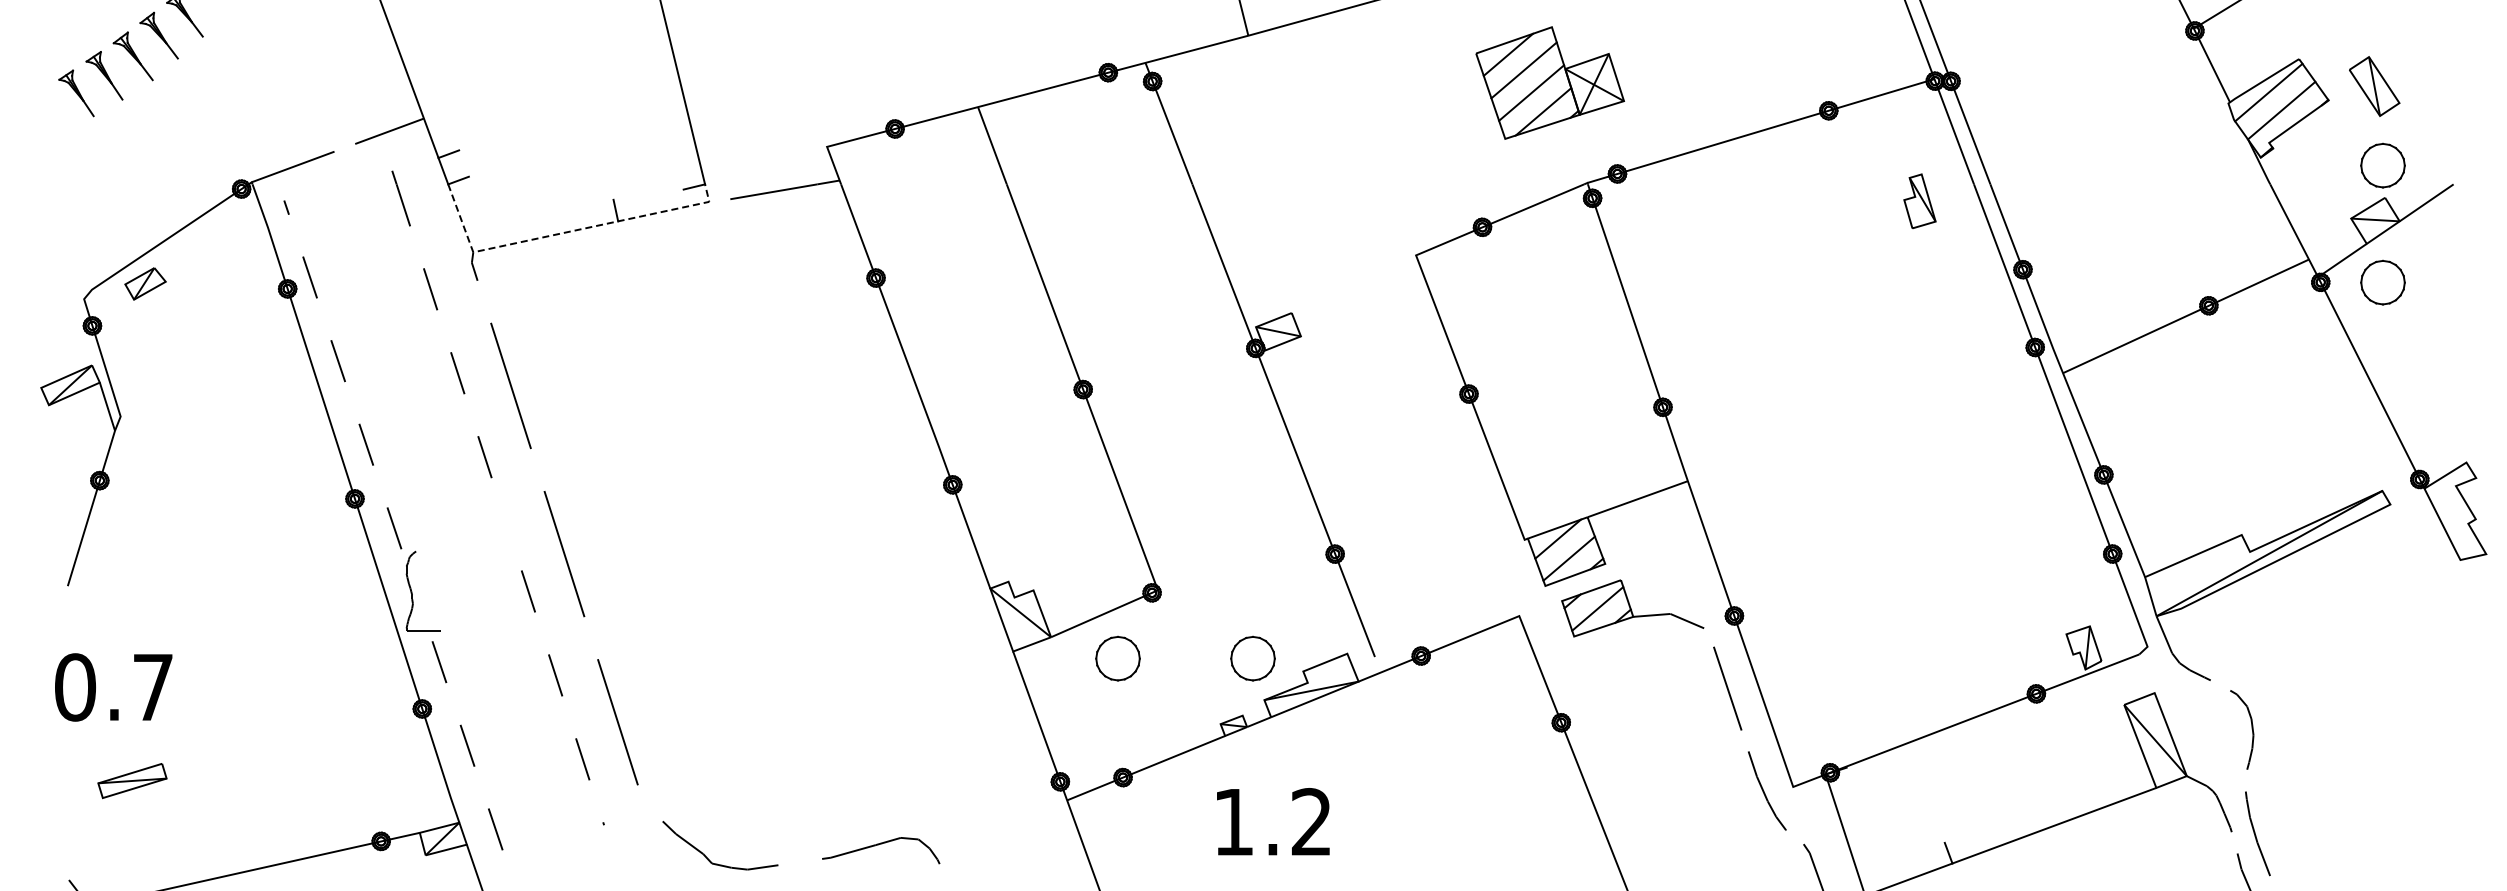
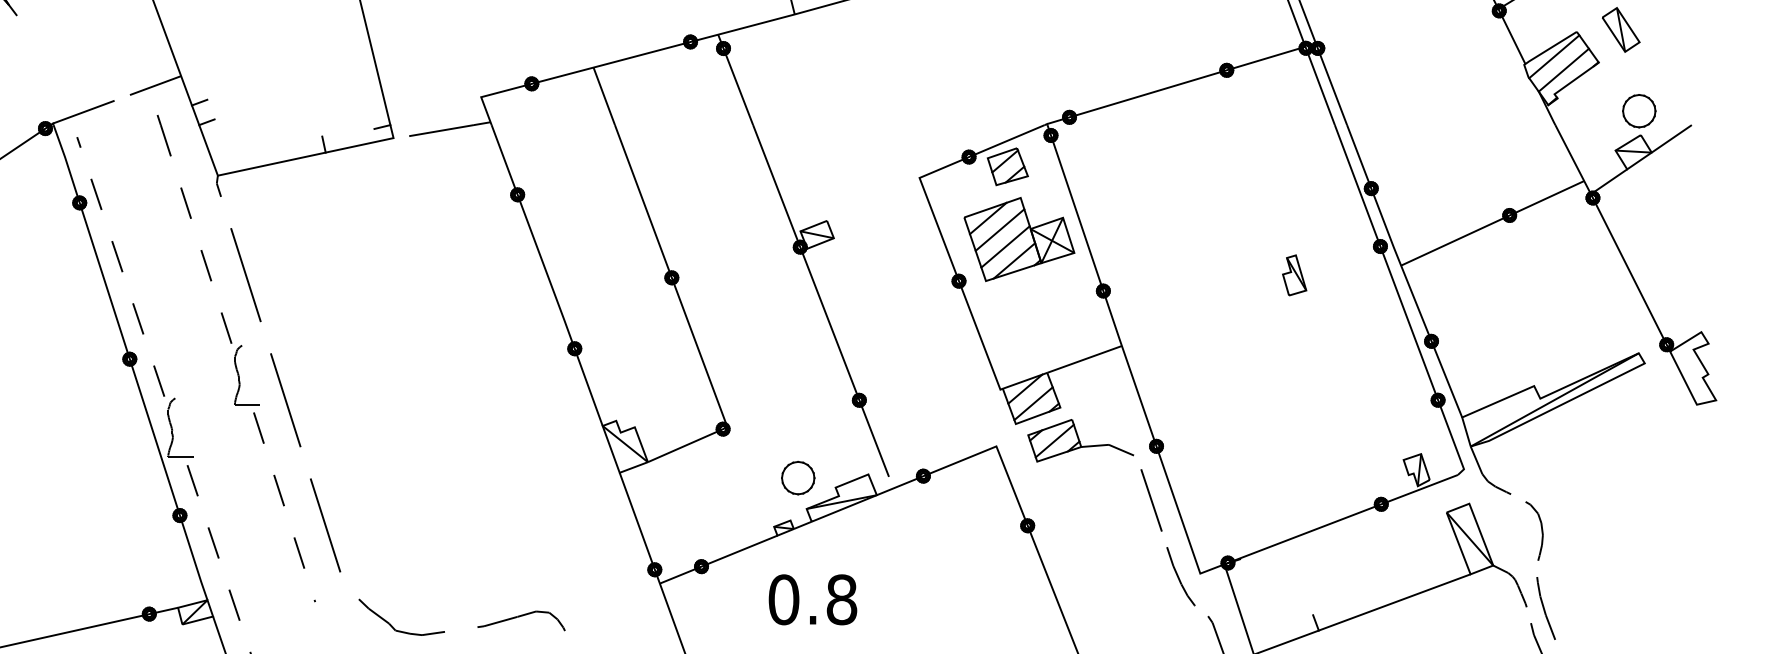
part: (1549, 82) -> (1018, 239), moved
part: (2374, 86) -> (1621, 29), moved
part: (1919, 200) -> (1294, 274), moved
line: (564, 232) -> (285, 160), dashed -> solid
part: (1534, 239) -> (1007, 166), added
part: (2382, 282) -> (1638, 198), removed
part: (502, 521) -> (239, 376), added
part: (1117, 658) -> (697, 477), removed
text: (1272, 822) -> (812, 600), 1.2 -> 0.8

